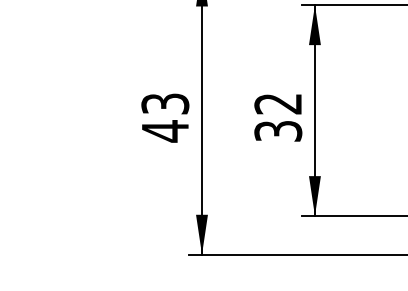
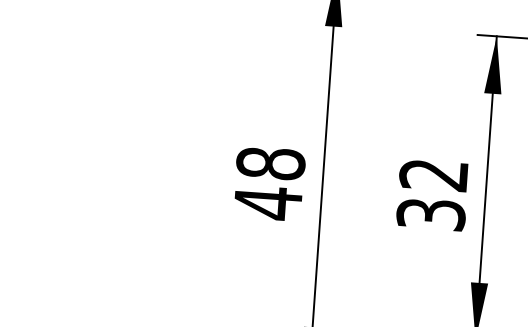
text: (165, 103) -> (271, 162), 43 -> 48

